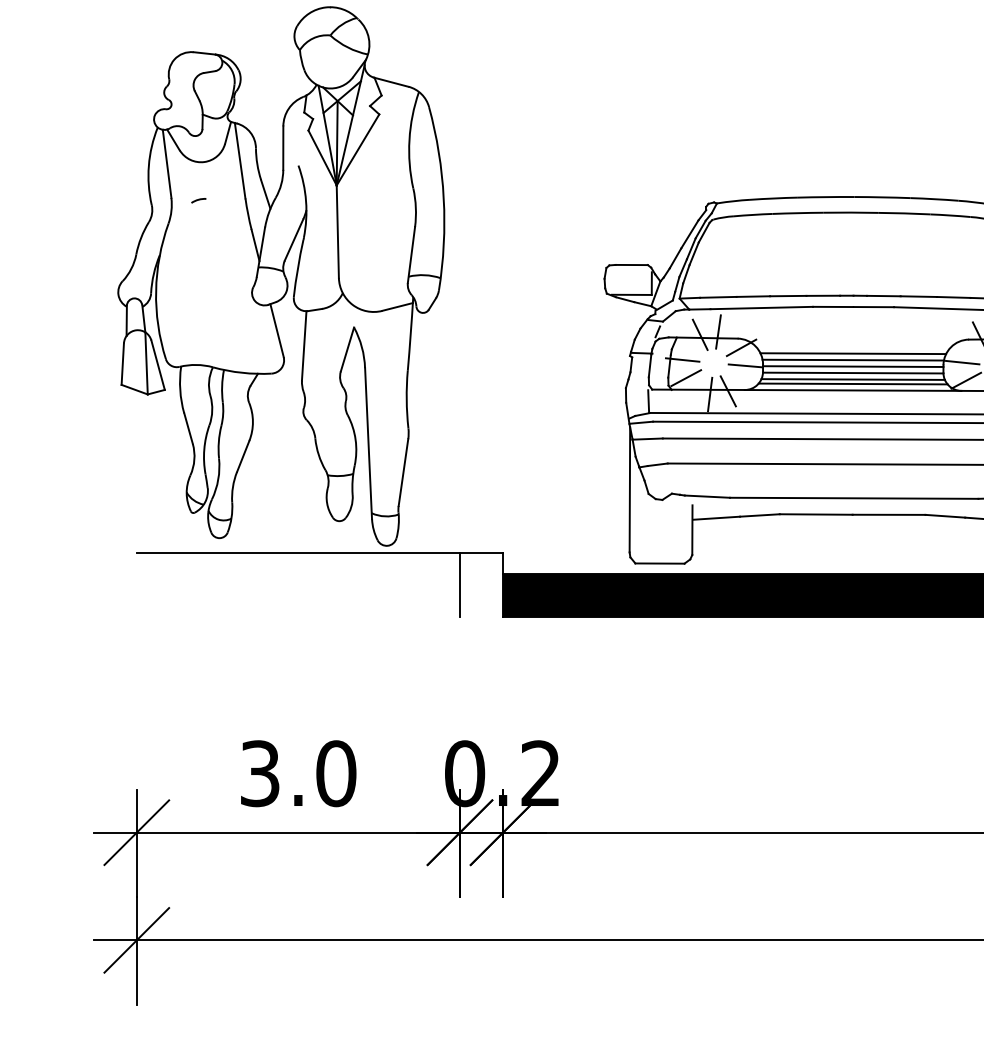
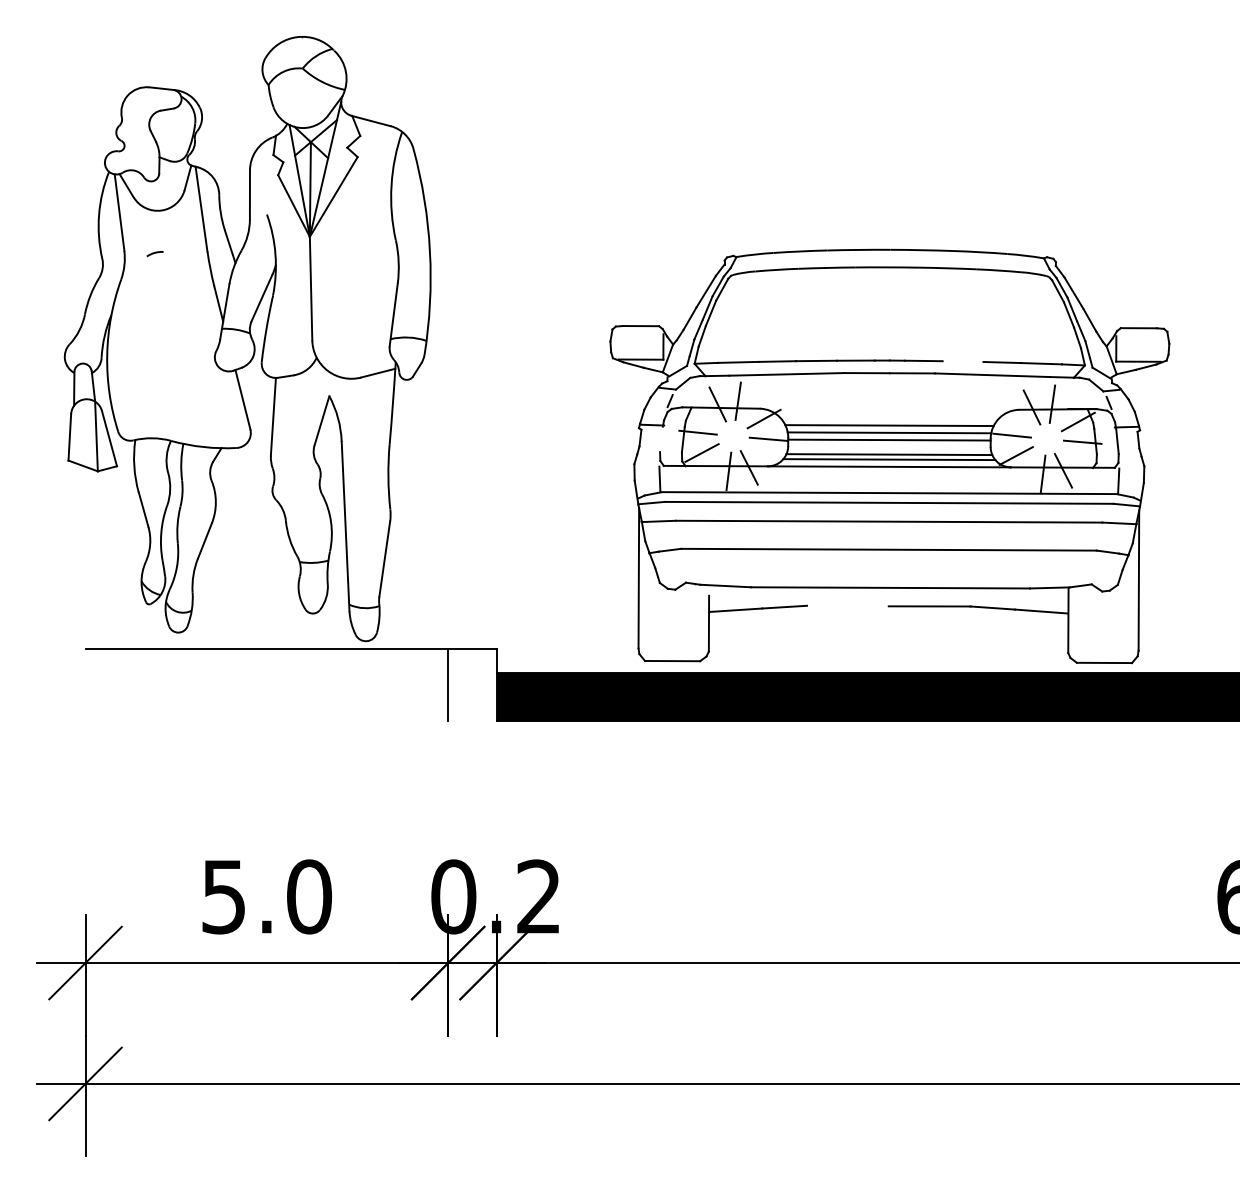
line: (918, 296) -> (962, 361), removed
line: (650, 366) -> (661, 439), removed
line: (853, 372) -> (889, 446), removed
line: (815, 514) -> (847, 605), removed
text: (259, 773) -> (223, 896), 3.0 -> 5.0

